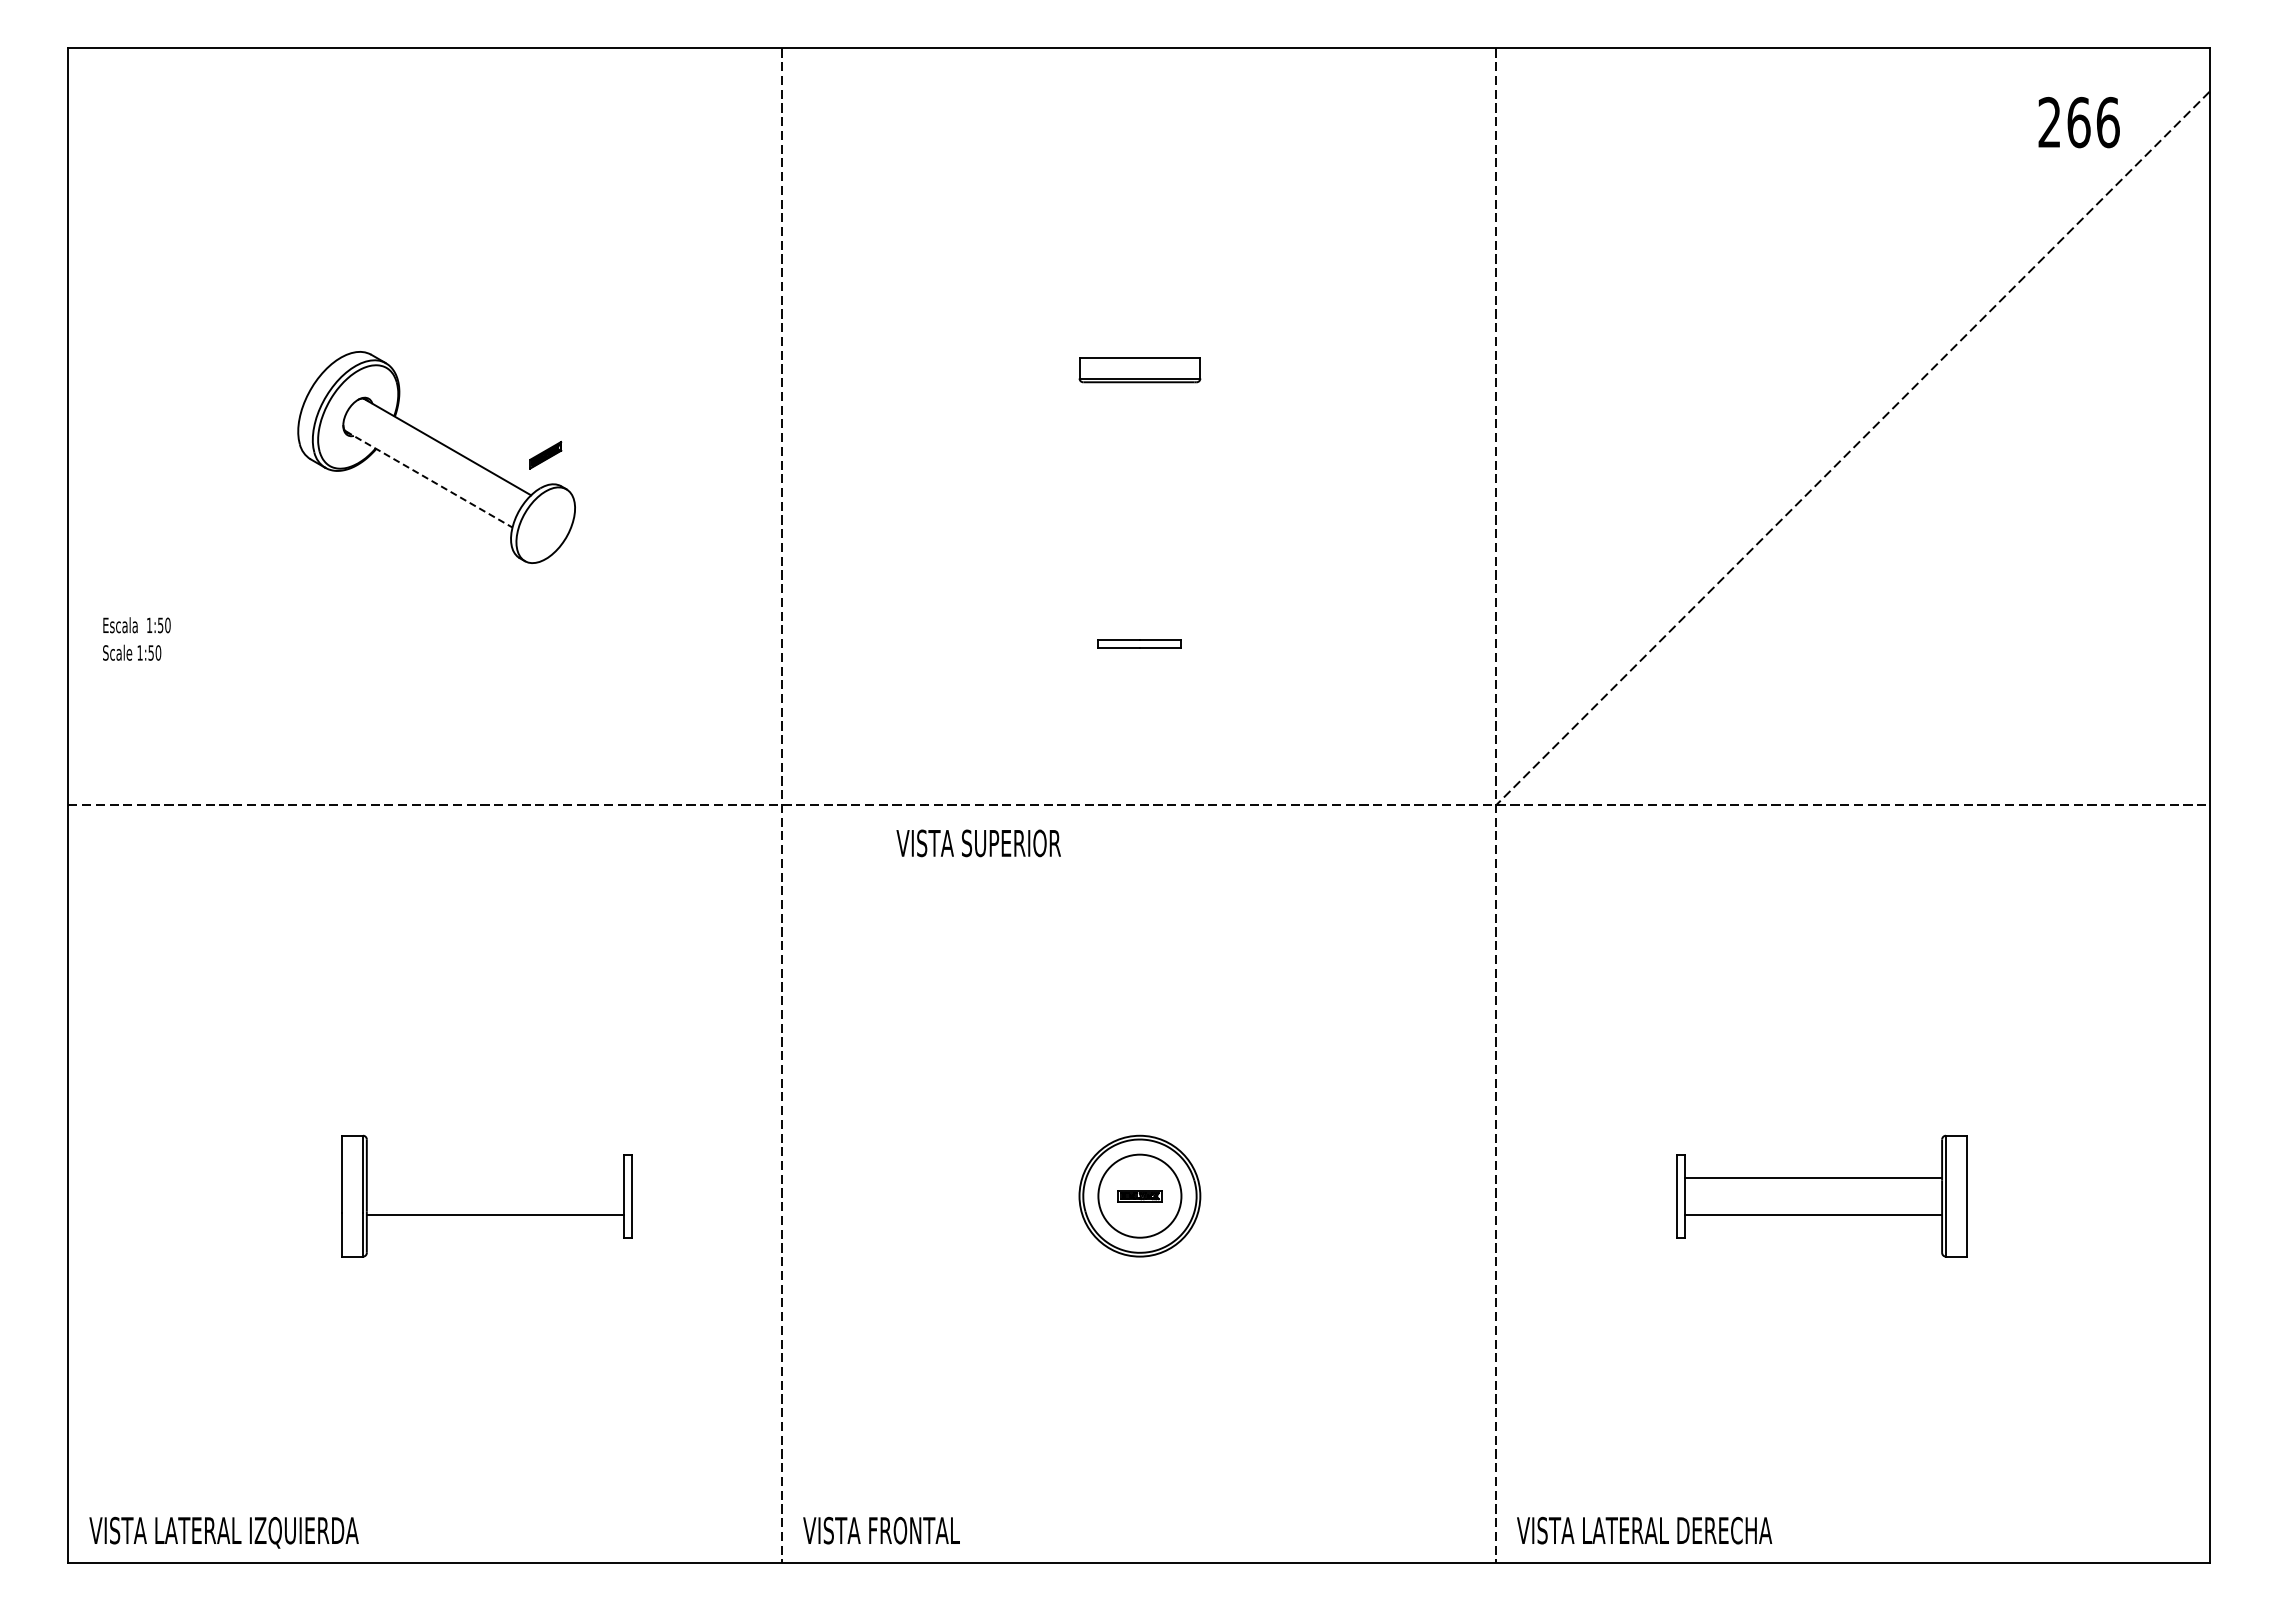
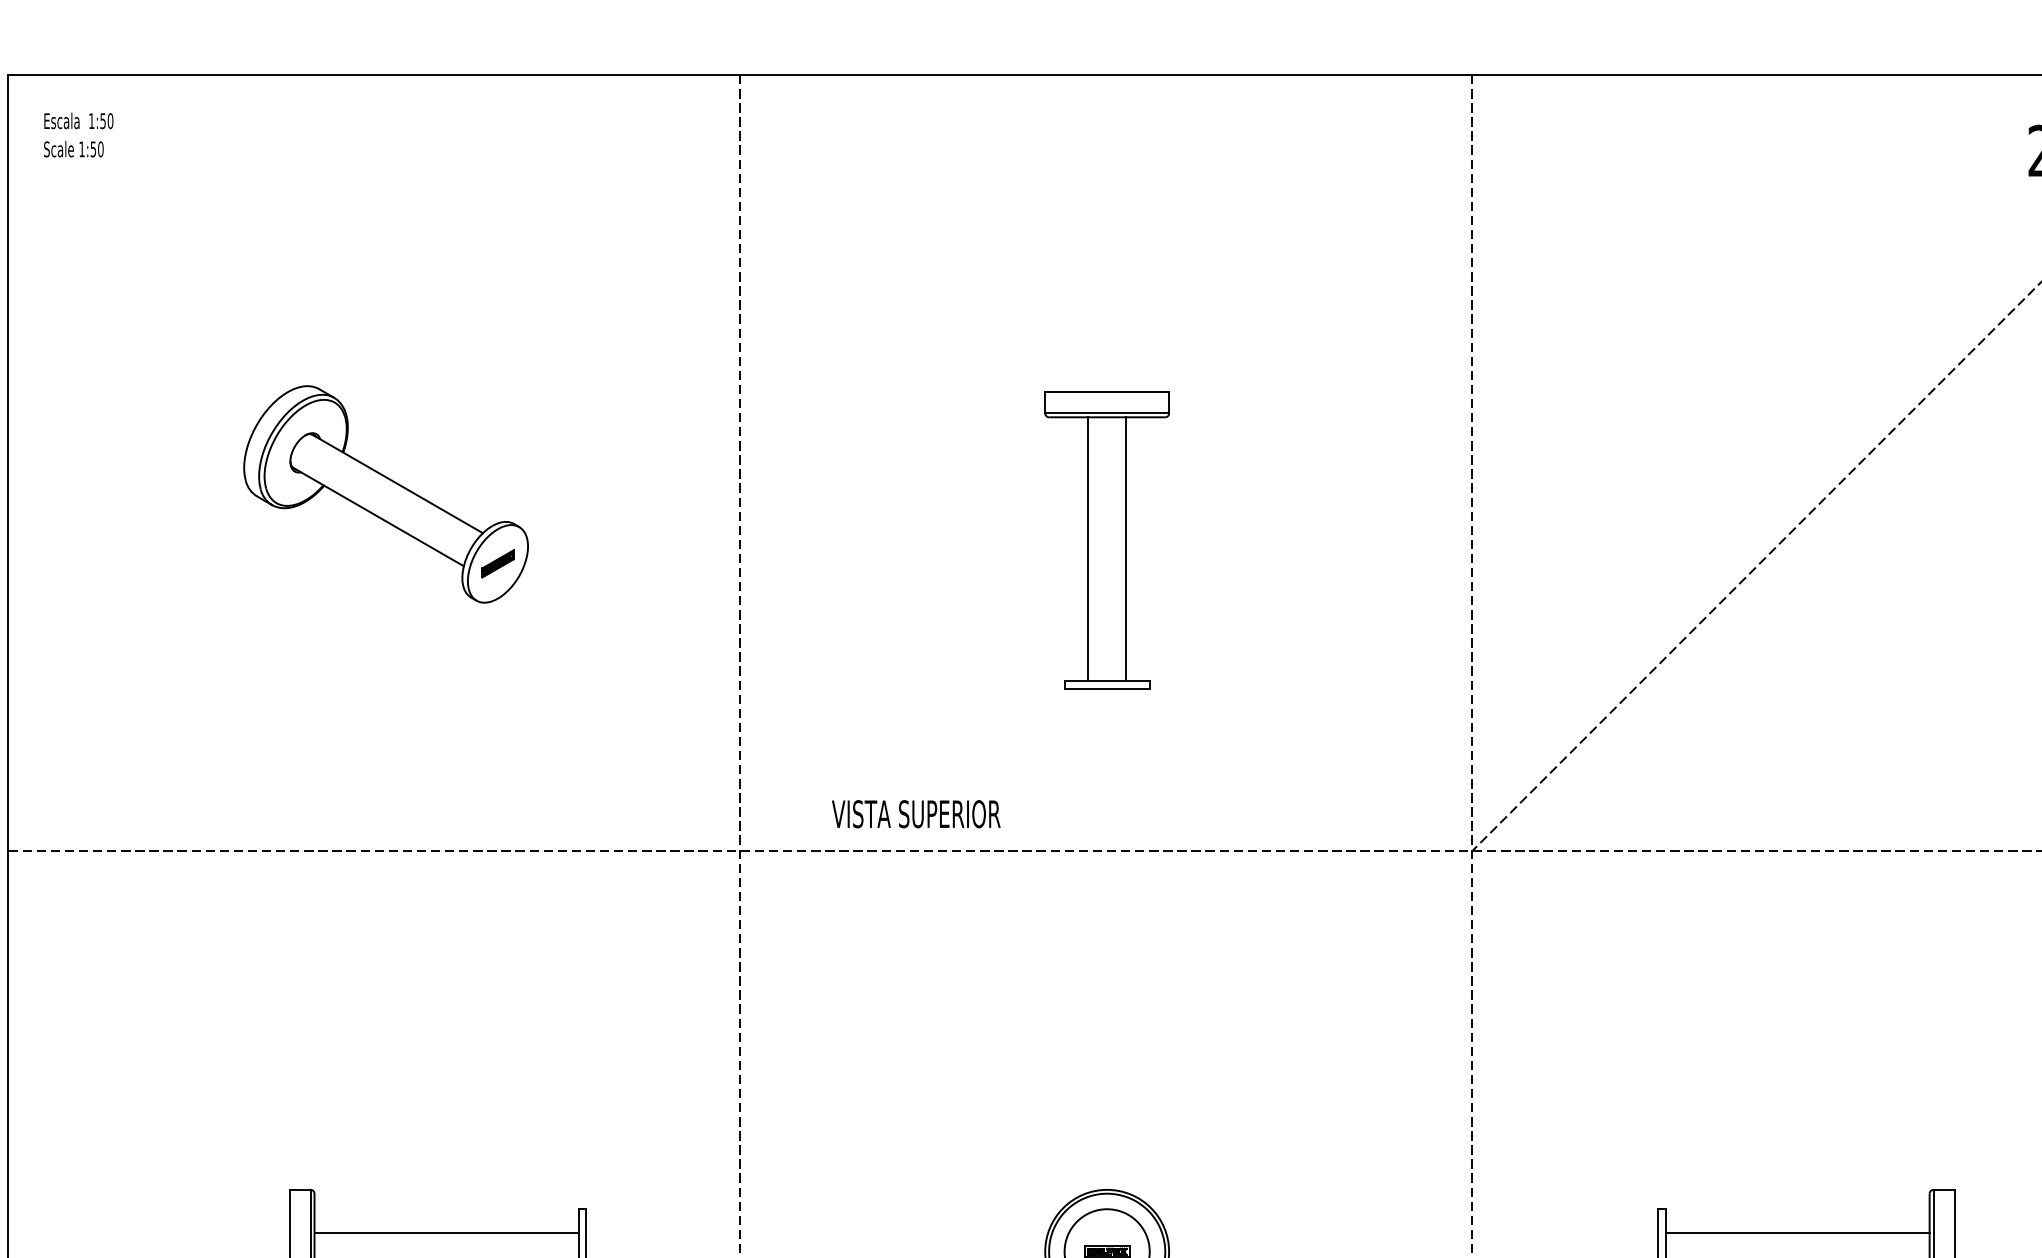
part: (545, 454) -> (497, 563), moved
line: (429, 479) -> (378, 516), dashed -> solid
line: (1121, 510) -> (1088, 548), added
line: (1158, 510) -> (1126, 548), added
text: (136, 638) -> (78, 134), moved
text: (978, 843) -> (916, 814), moved
line: (495, 1177) -> (446, 1232), added

